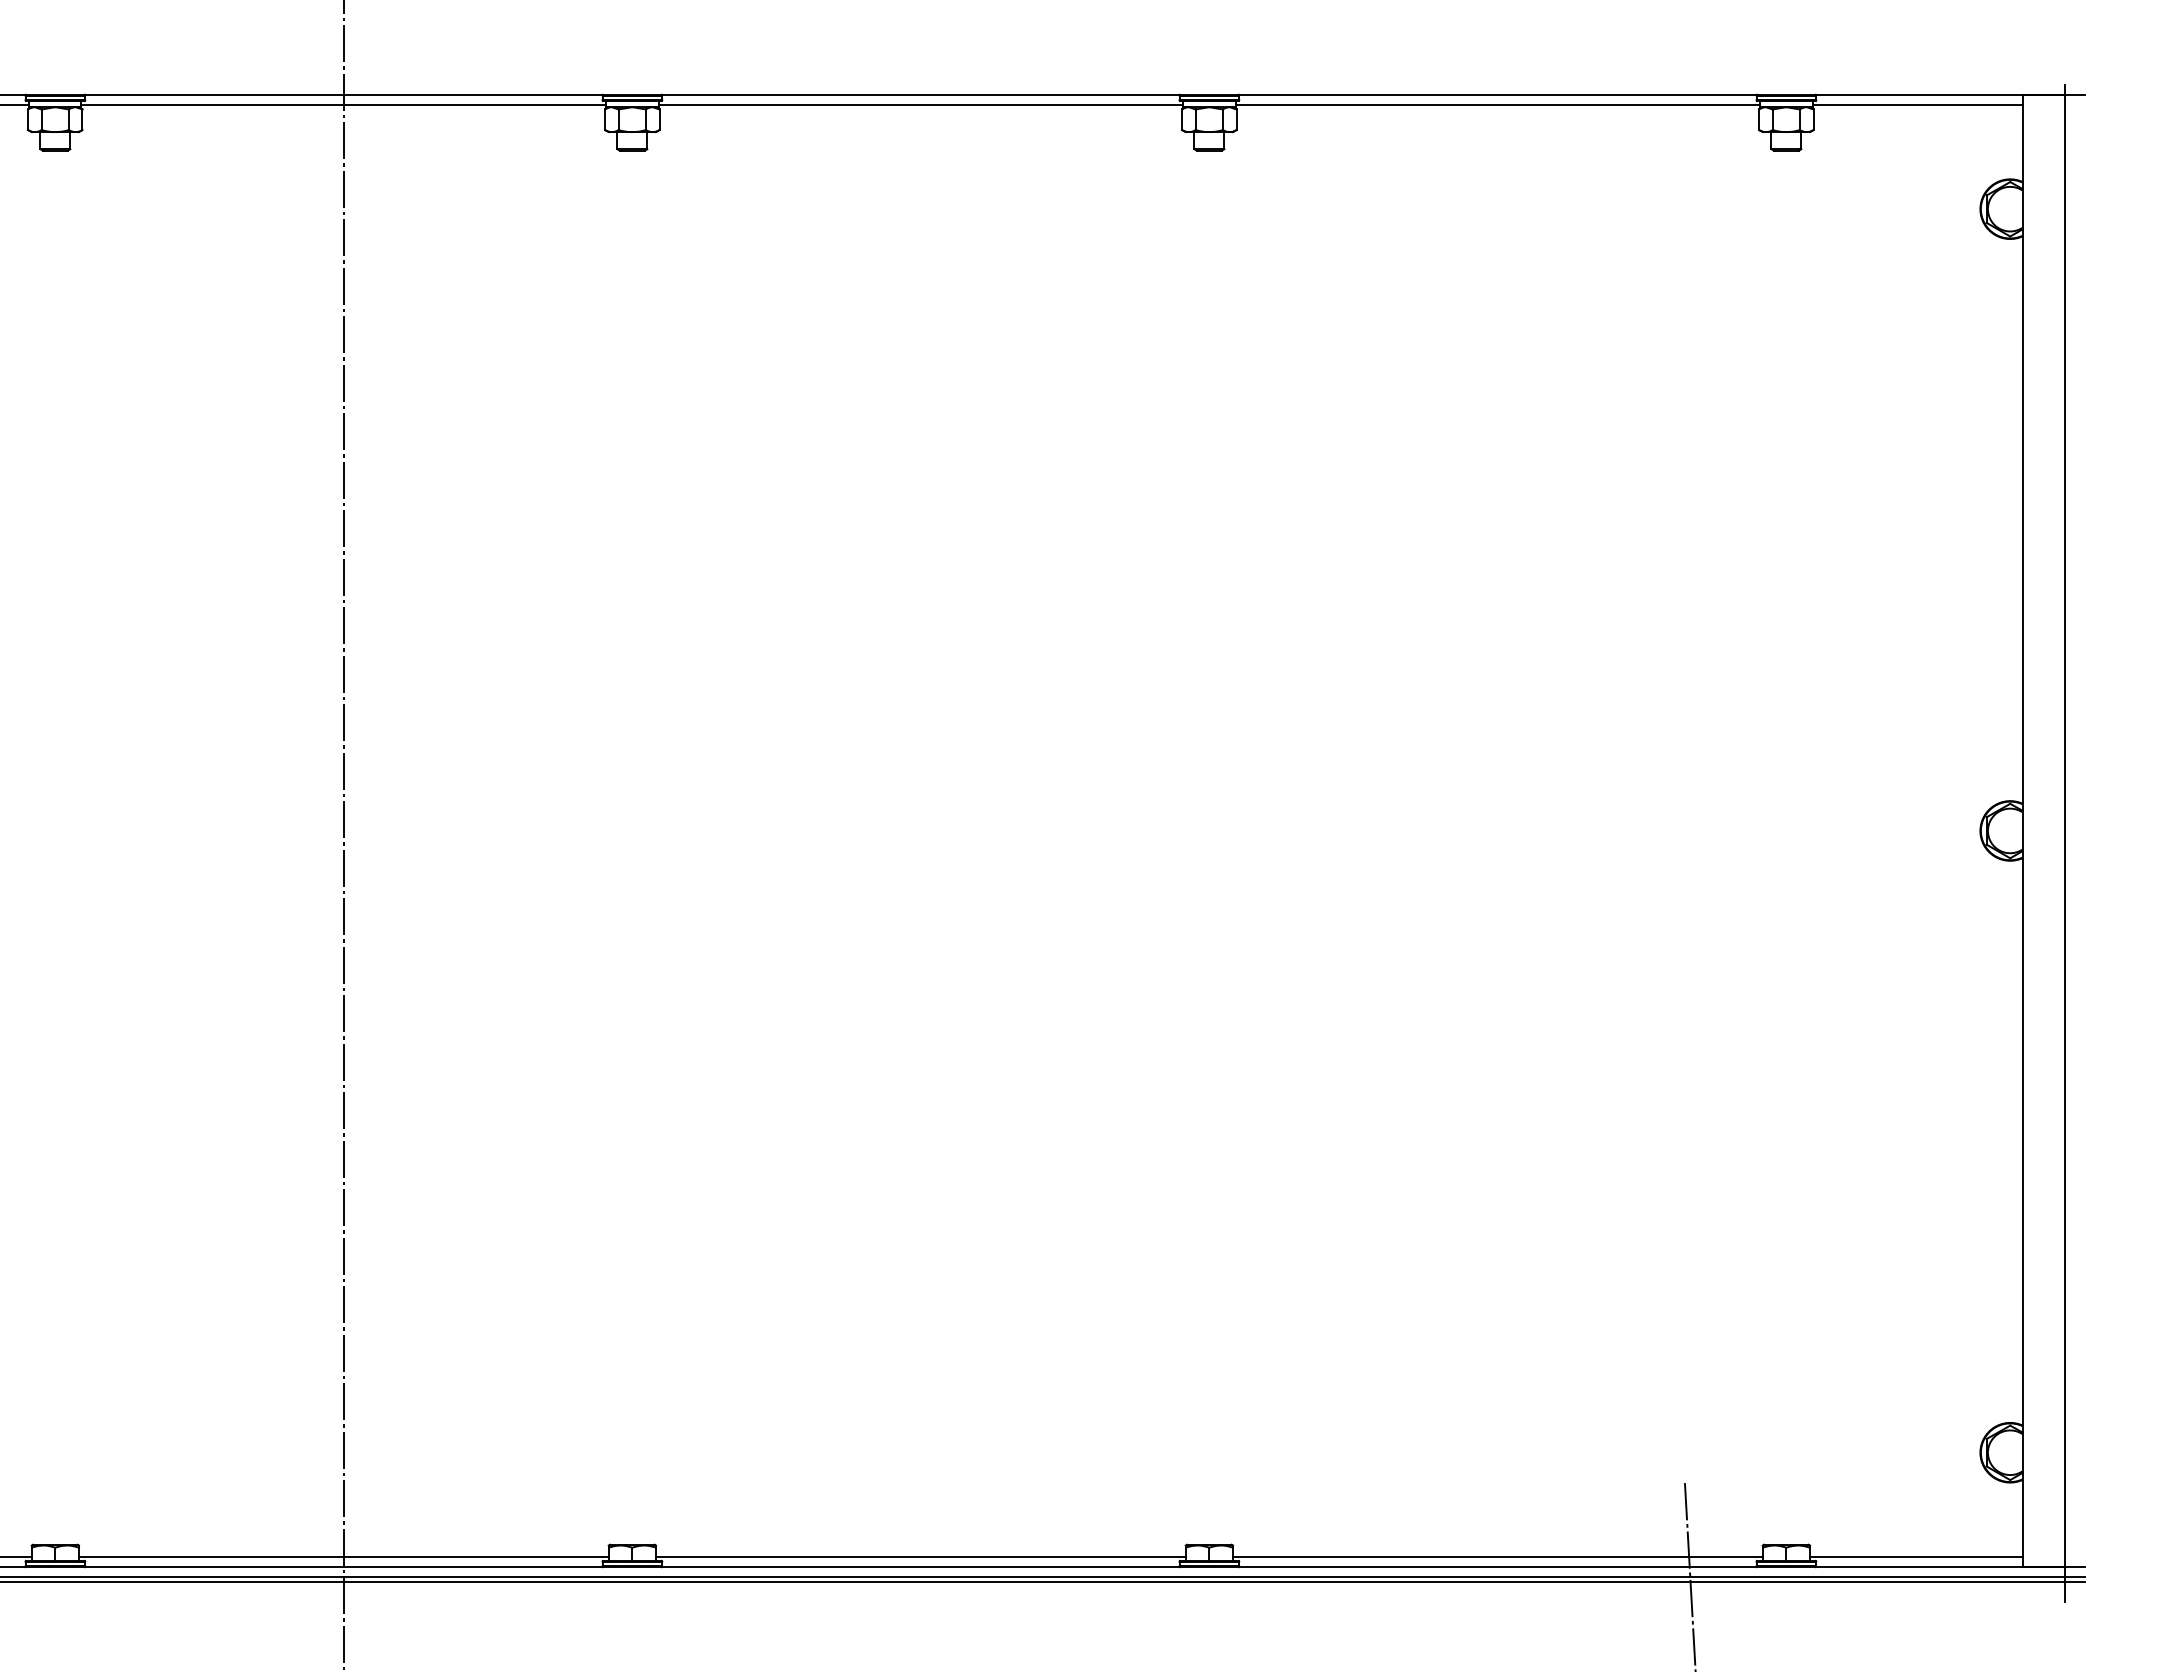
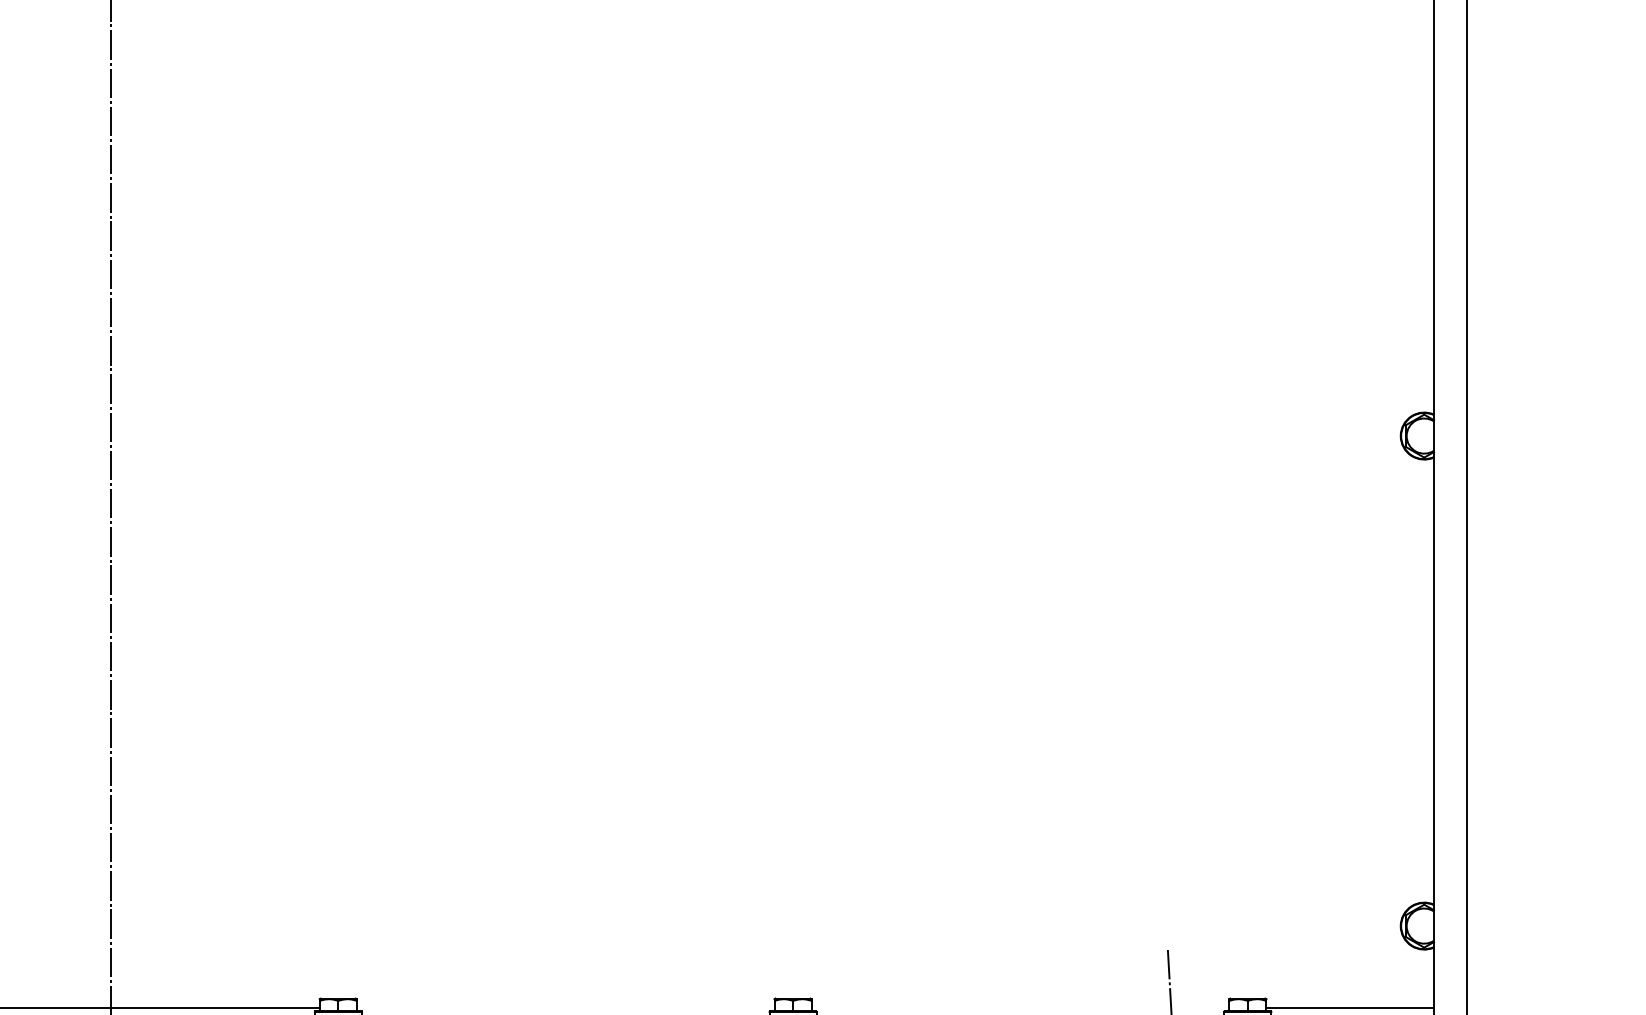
line: (920, 1557) -> (565, 1008), removed
line: (1497, 1557) -> (1020, 1008), removed

